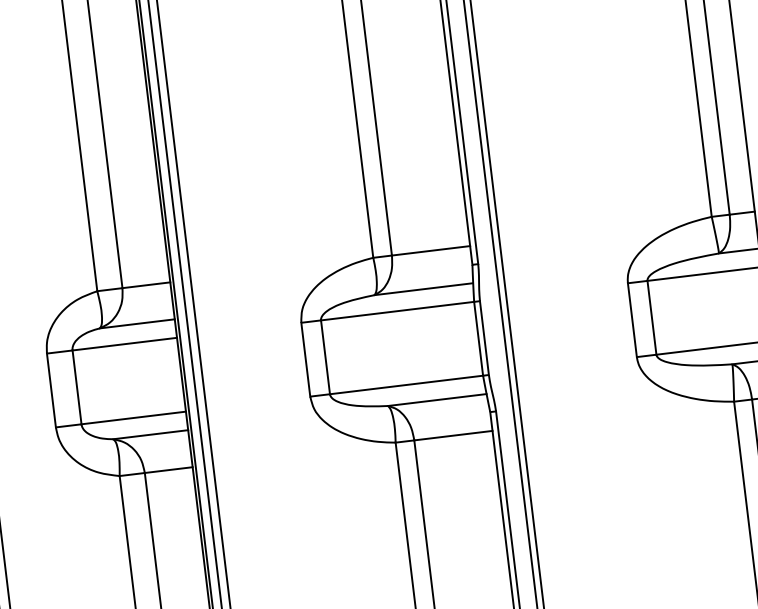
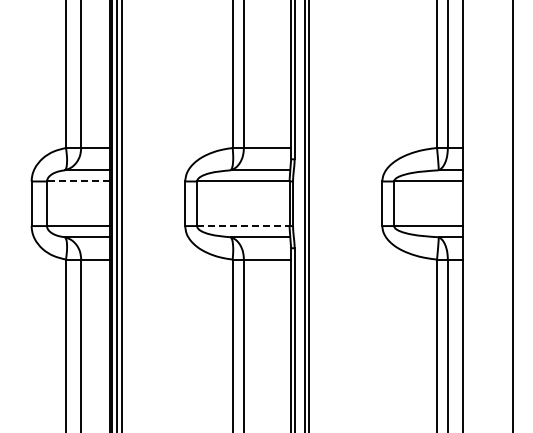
line: (124, 344) -> (78, 181), solid -> dashed
line: (406, 385) -> (243, 226), solid -> dashed

